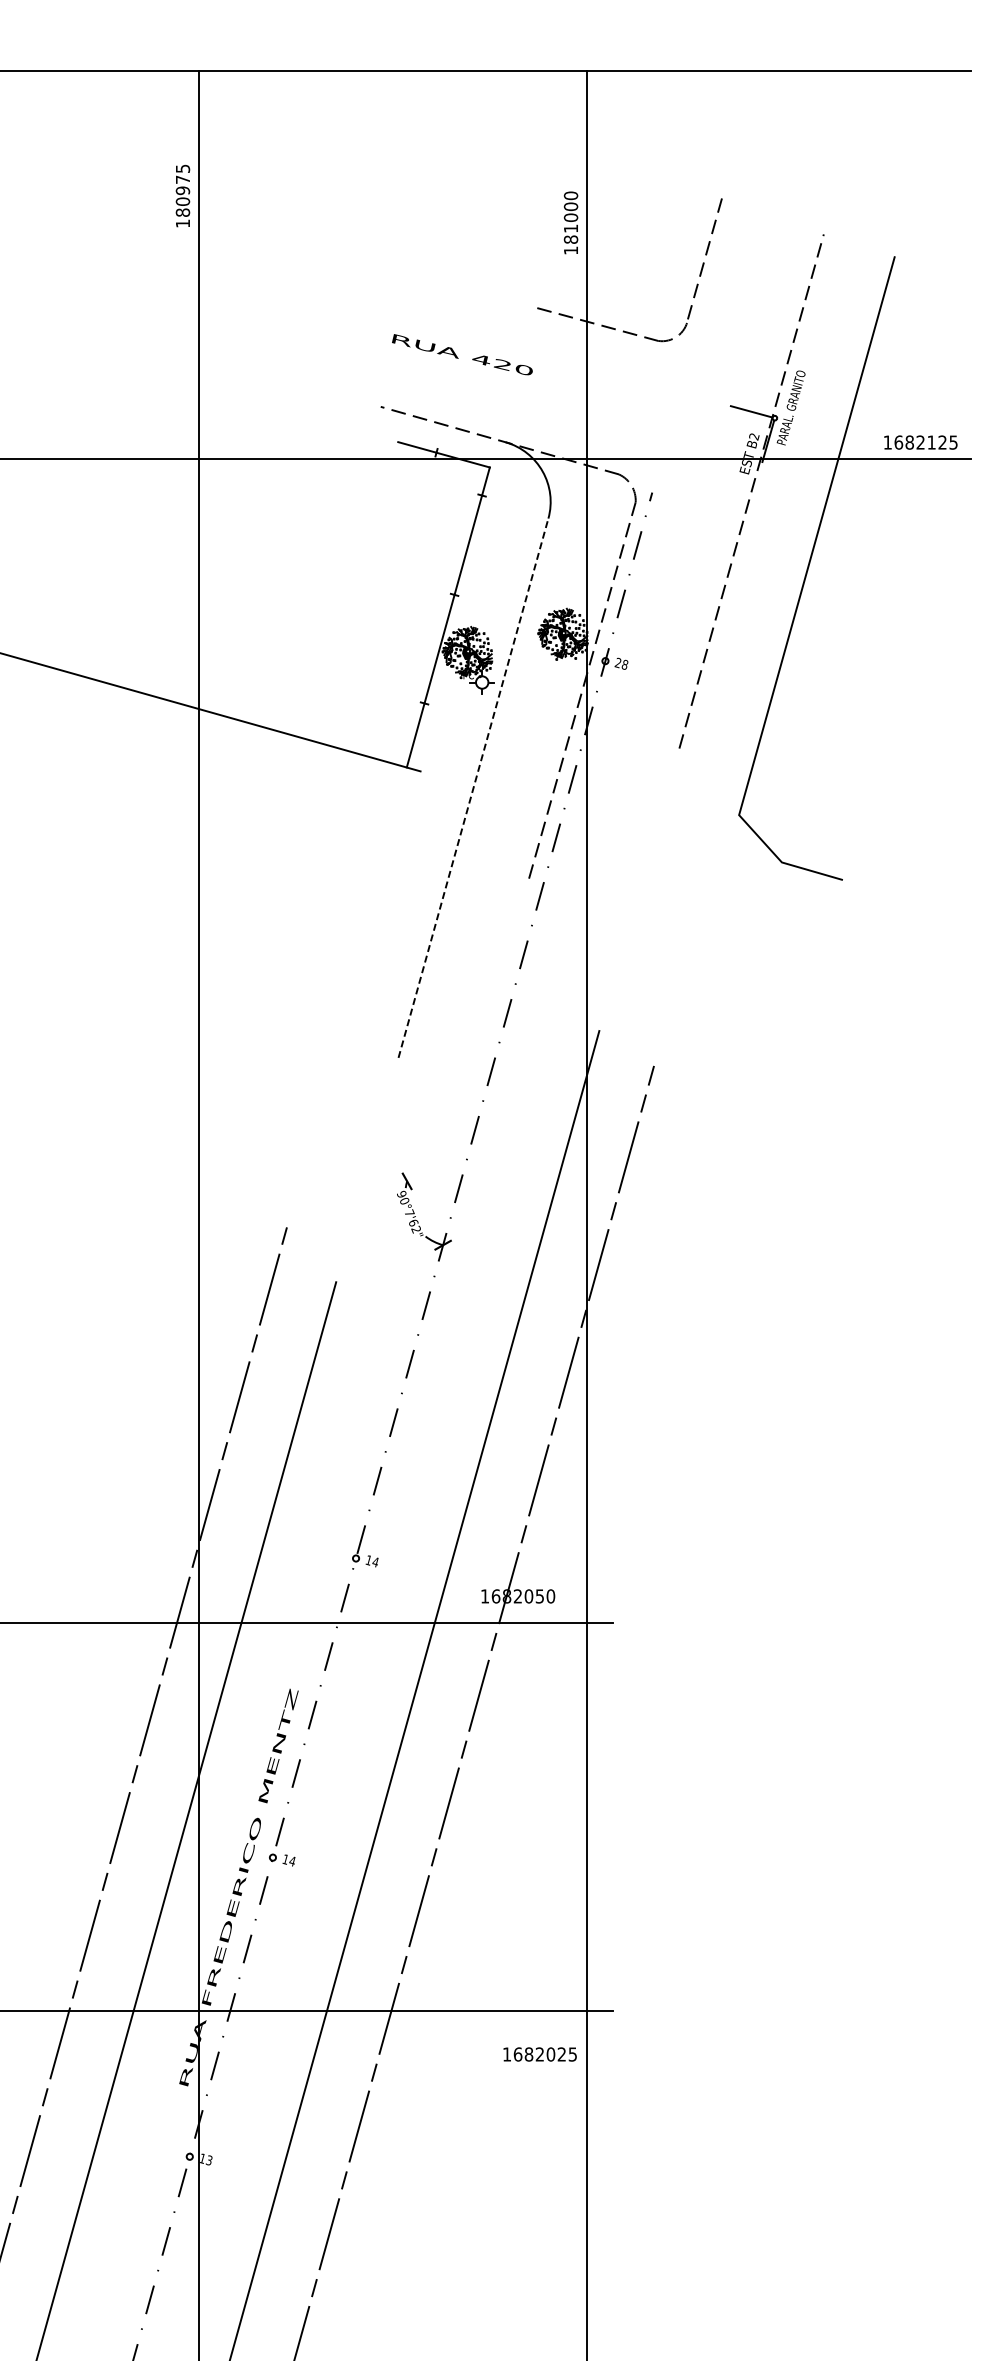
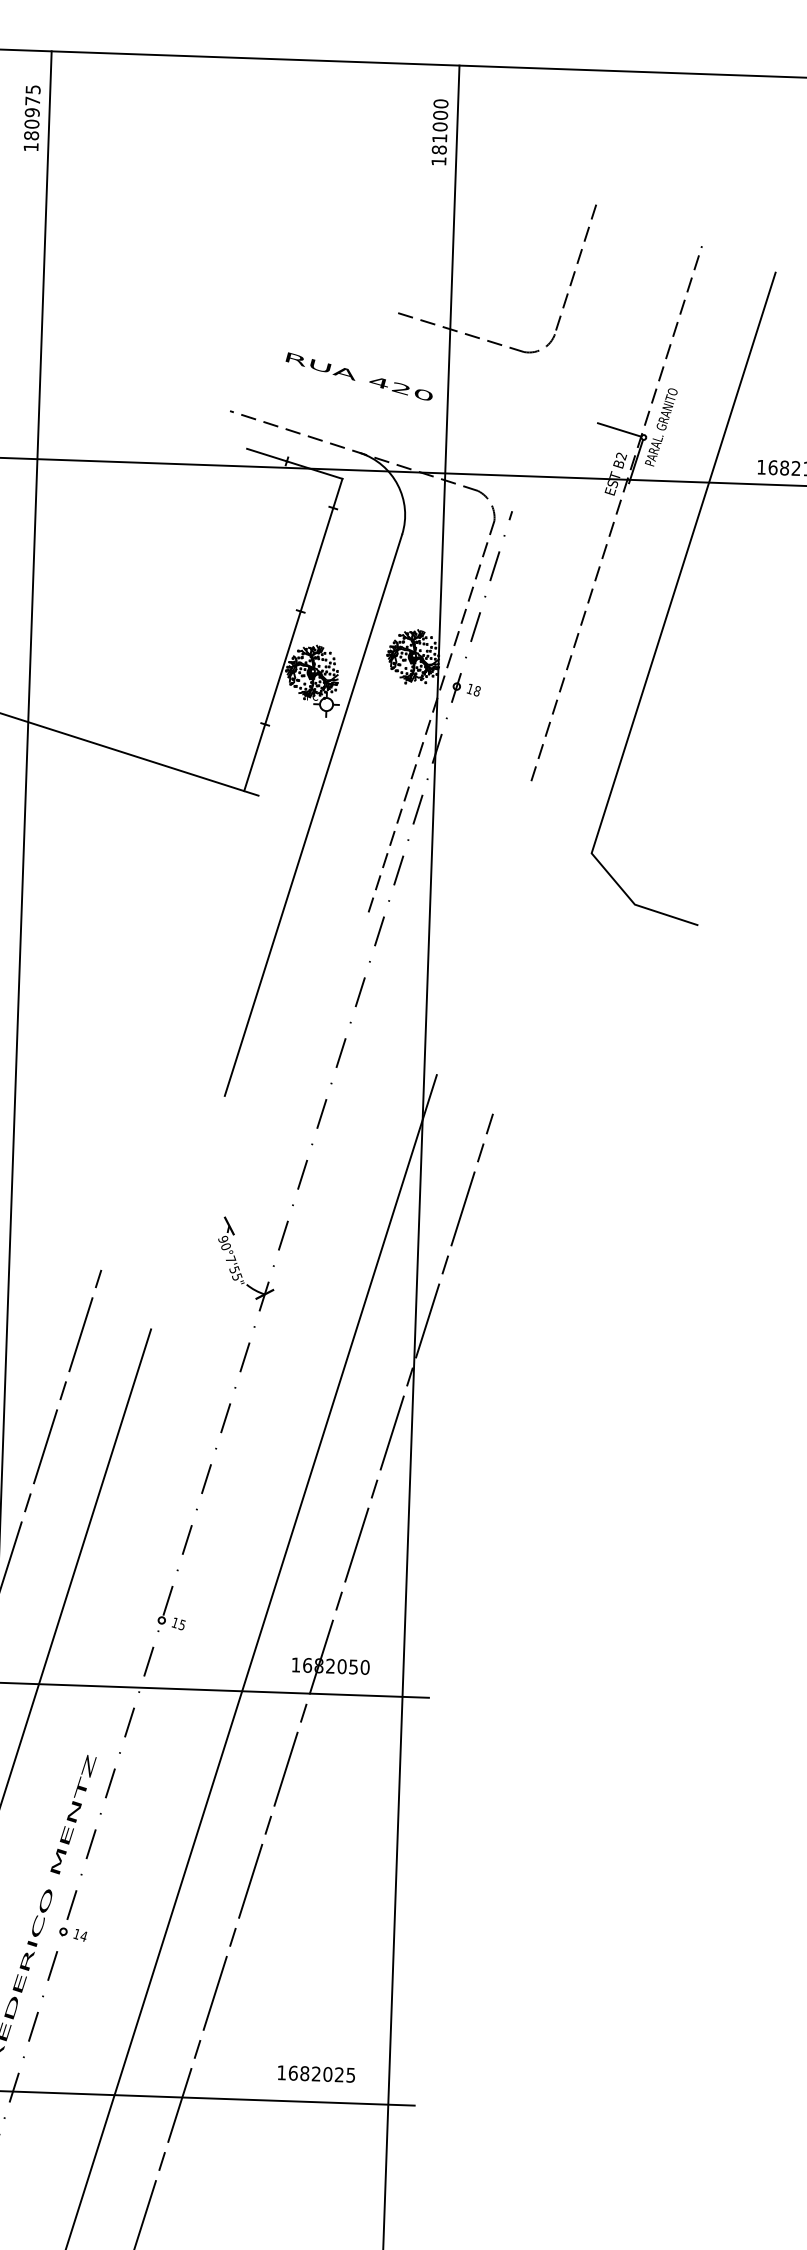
text: (182, 195) -> (31, 117), moved
text: (570, 222) -> (439, 131), moved
text: (462, 354) -> (359, 376), moved
text: (617, 661) -> (469, 687), 28 -> 18
line: (473, 788) -> (313, 815), dashed -> solid
text: (414, 1226) -> (235, 1273), 90°7'62" -> 90°7'55"
text: (375, 1562) -> (182, 1625), 14 -> 15
text: (539, 2054) -> (315, 2074), moved

